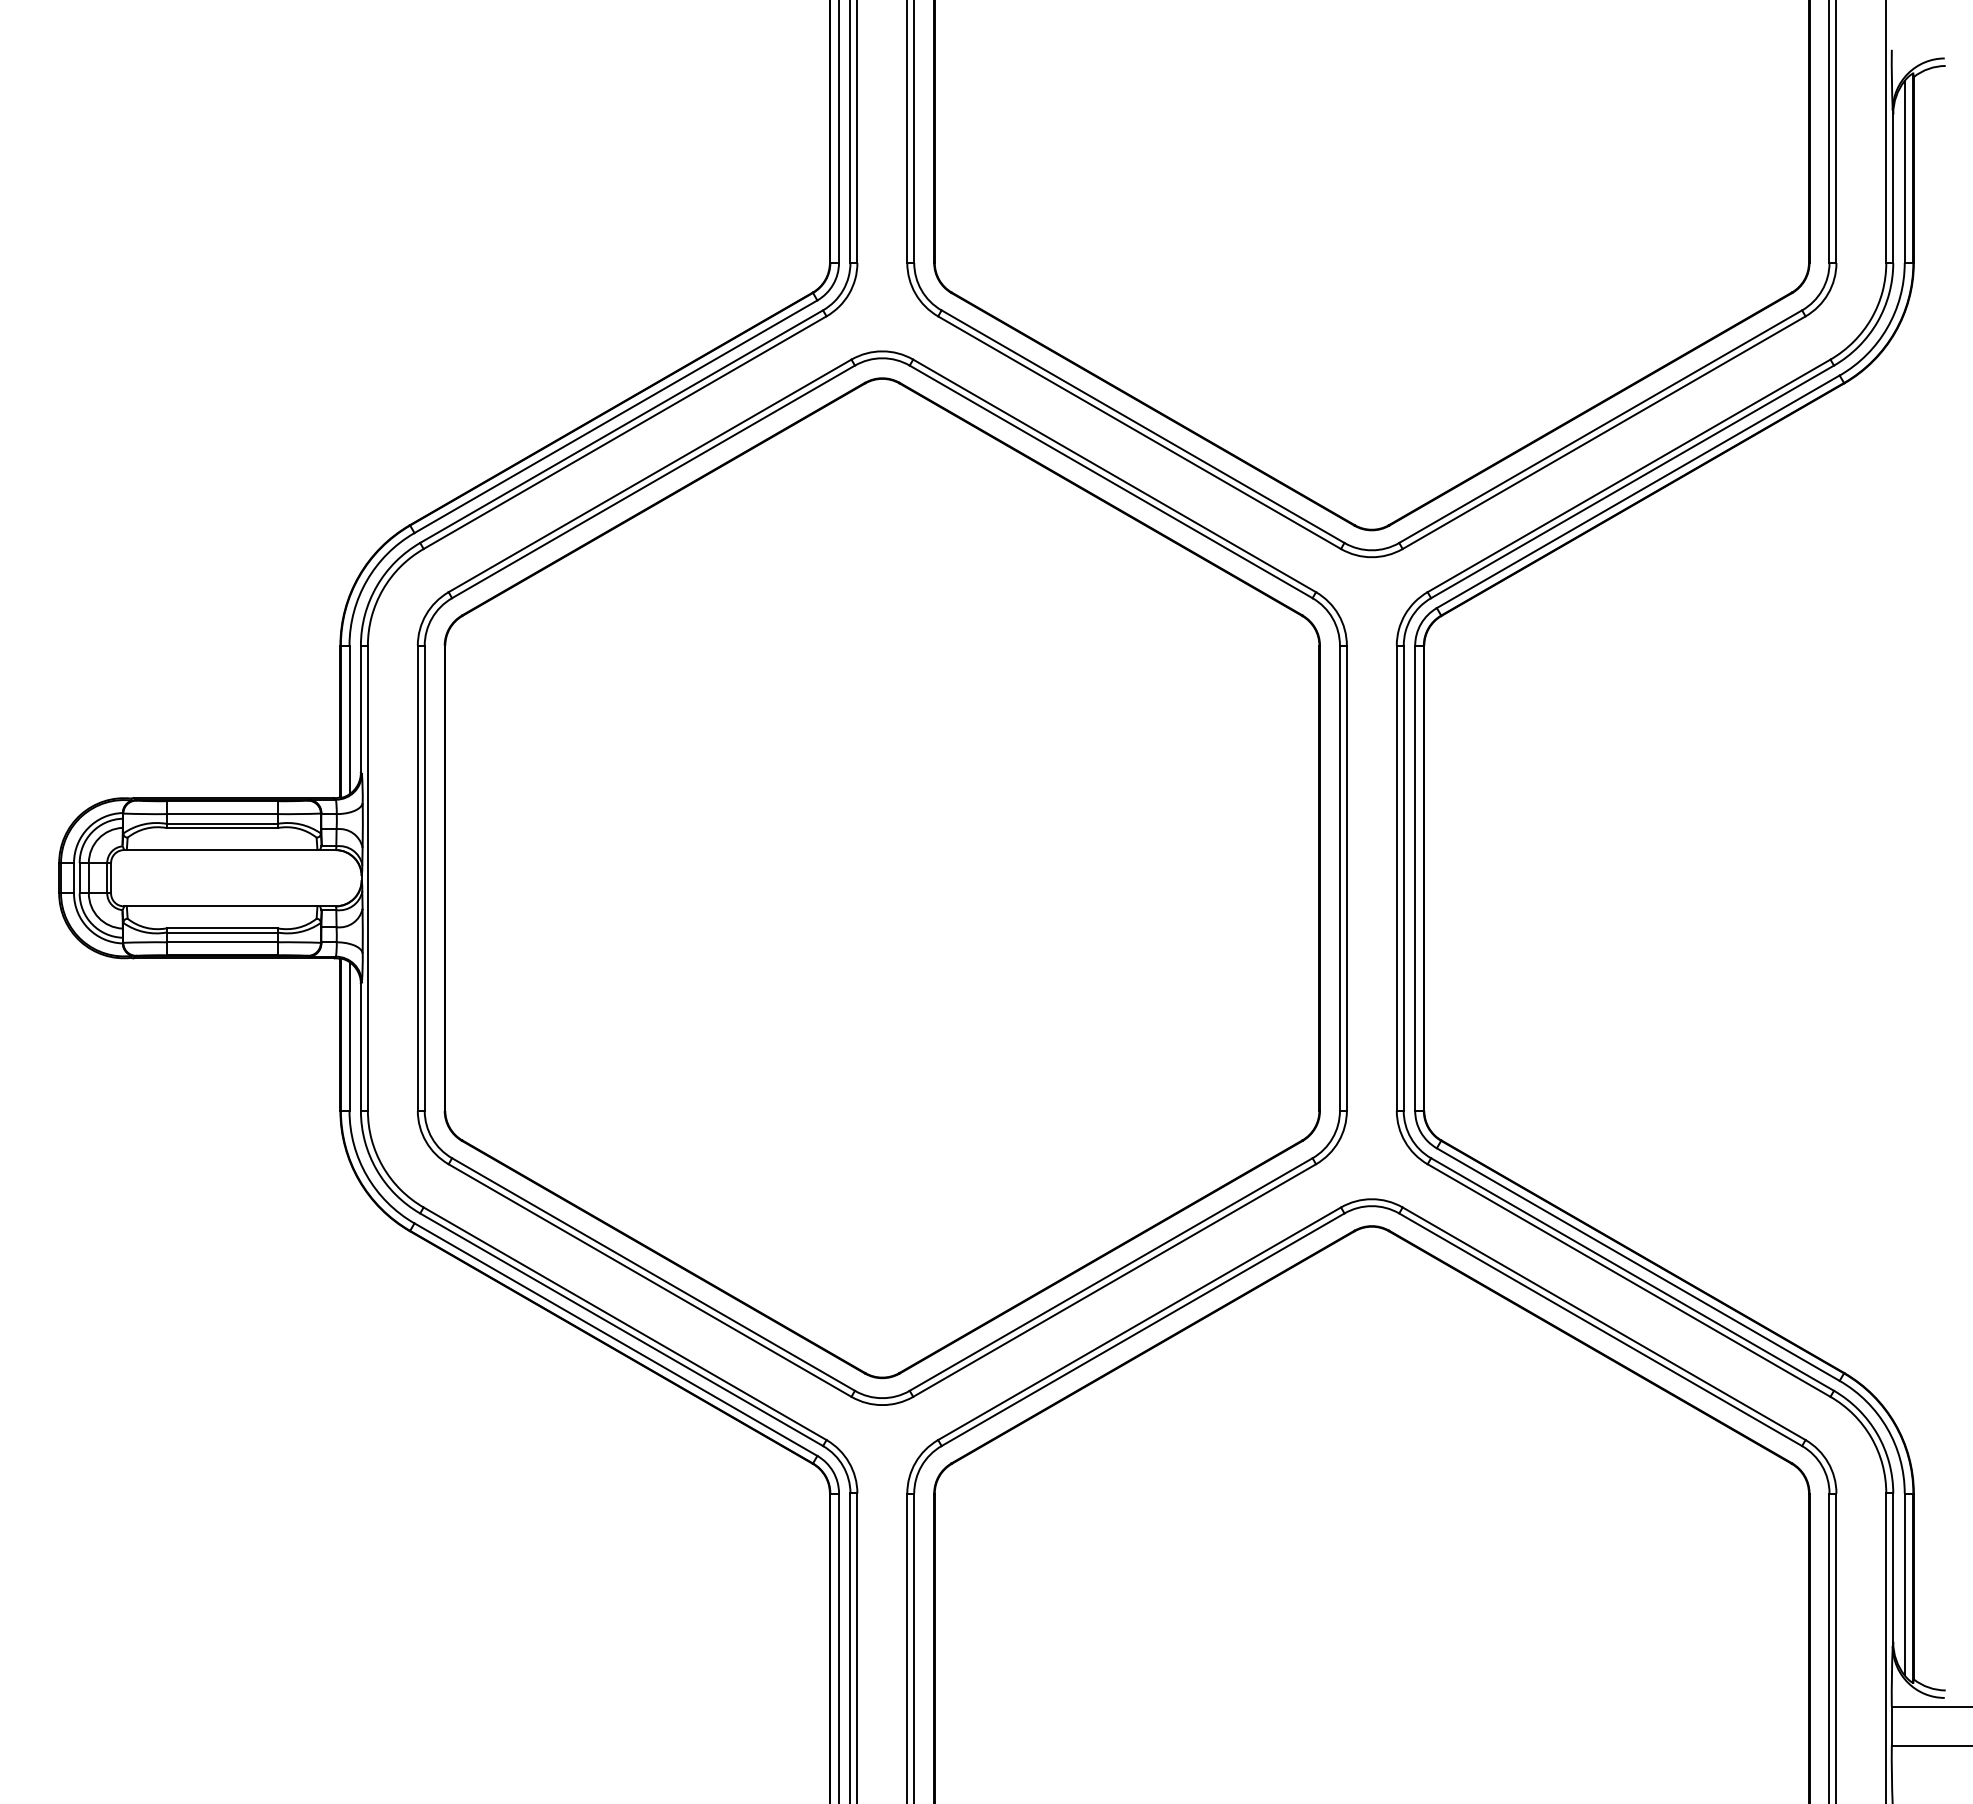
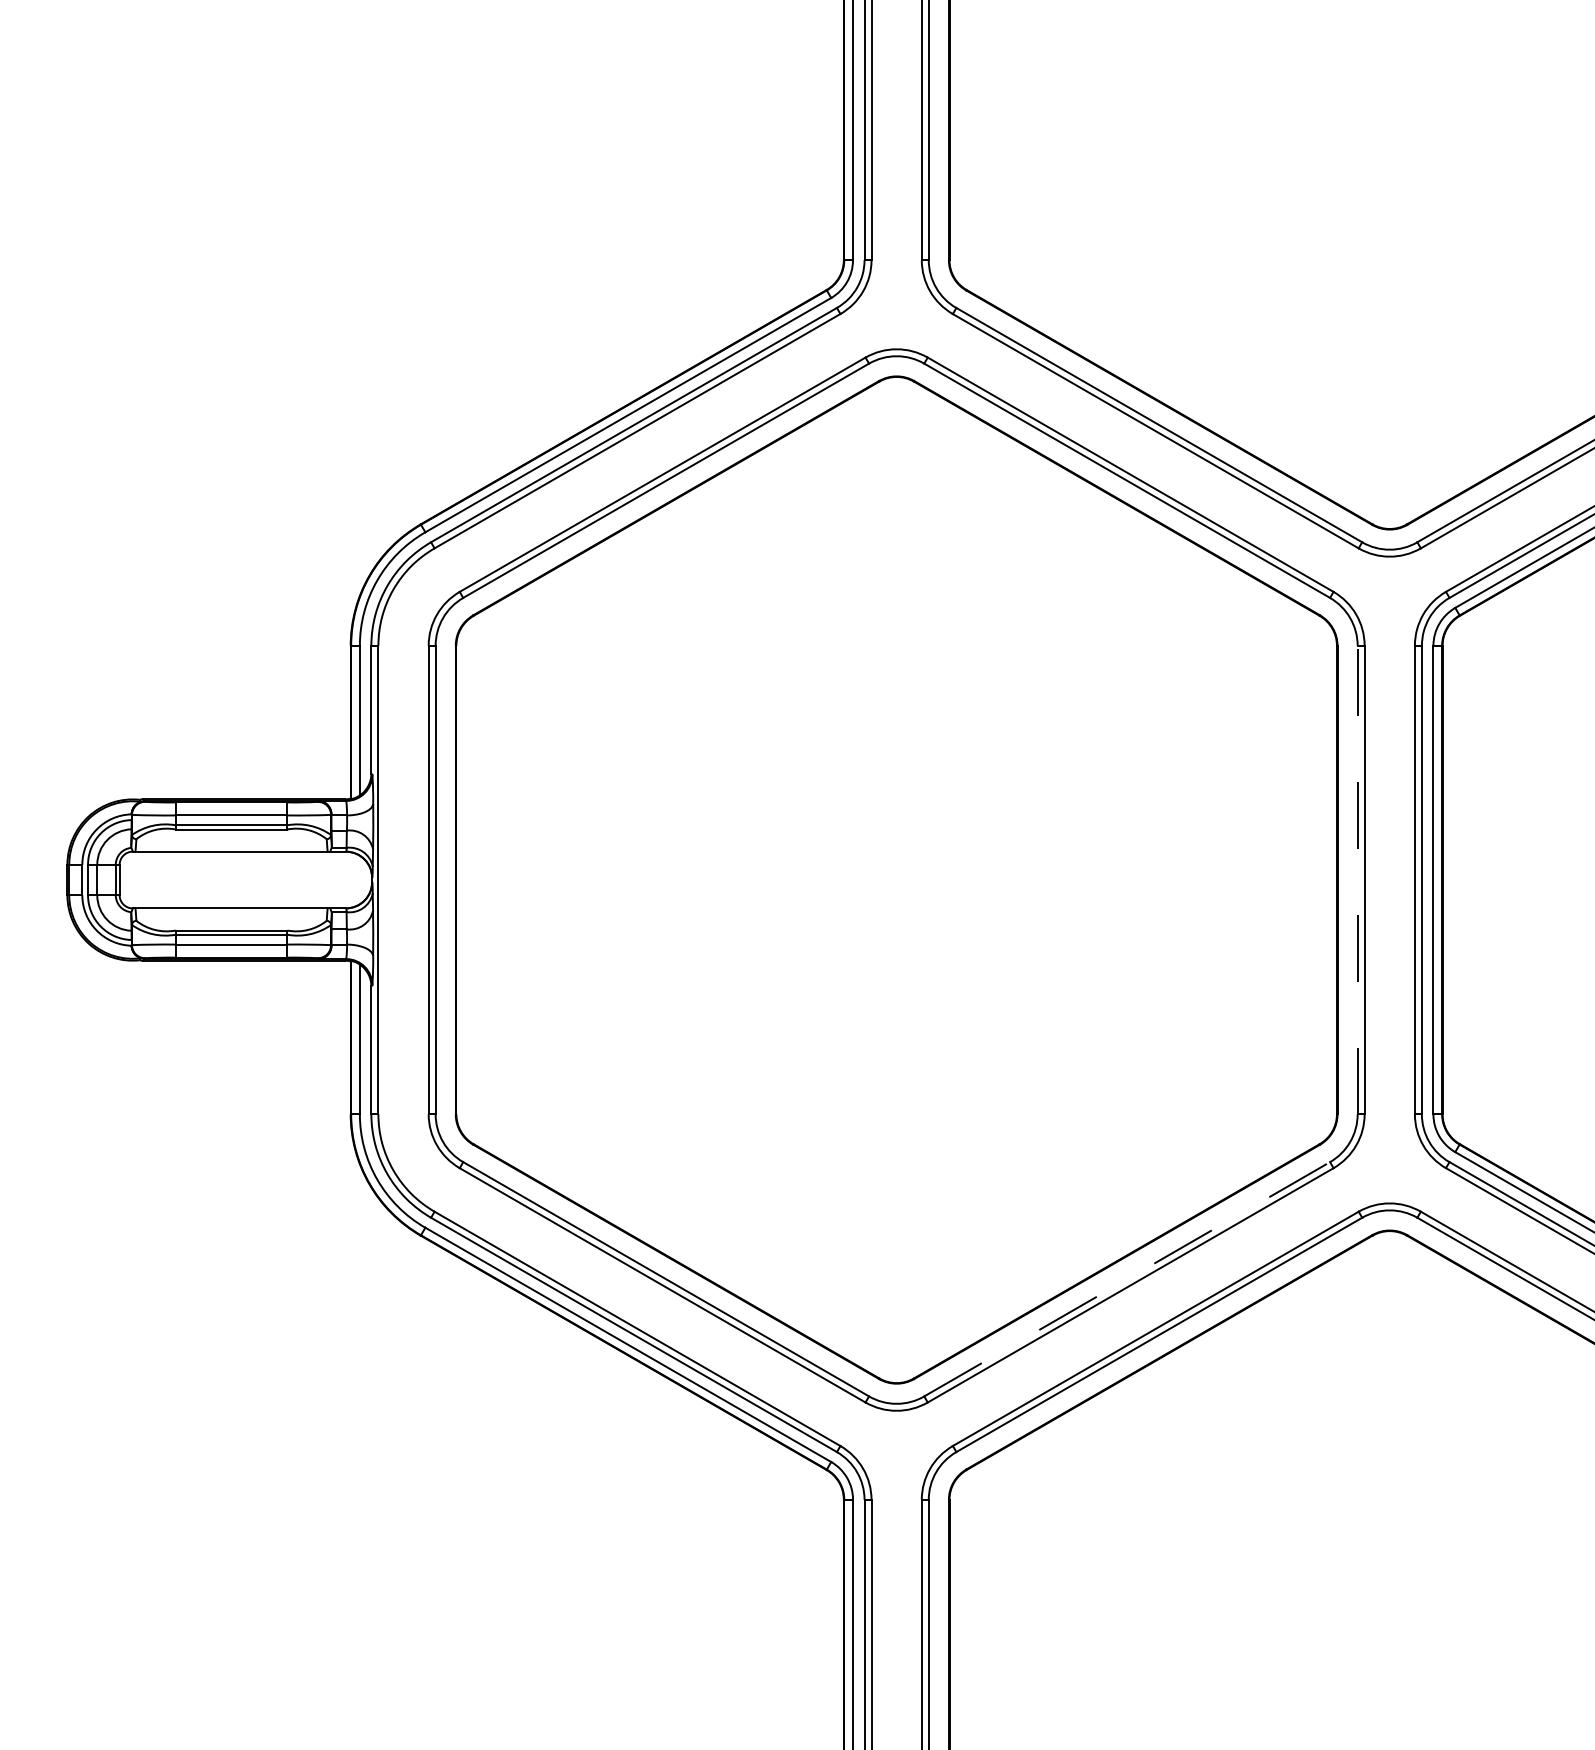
line: (1339, 878) -> (1357, 880), solid -> dashed
line: (1111, 1274) -> (1127, 1279), solid -> dashed

